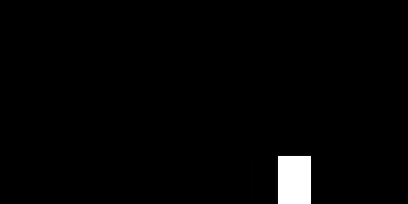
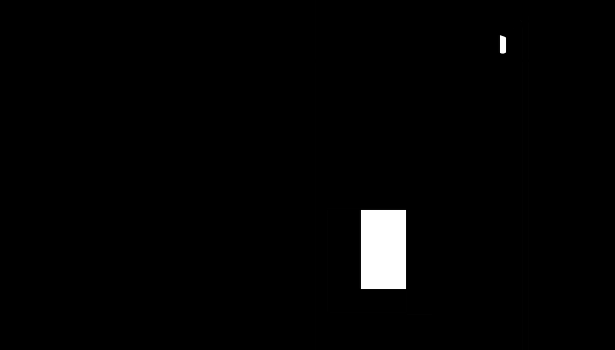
fill: (382, 32) -> (502, 43), removed

